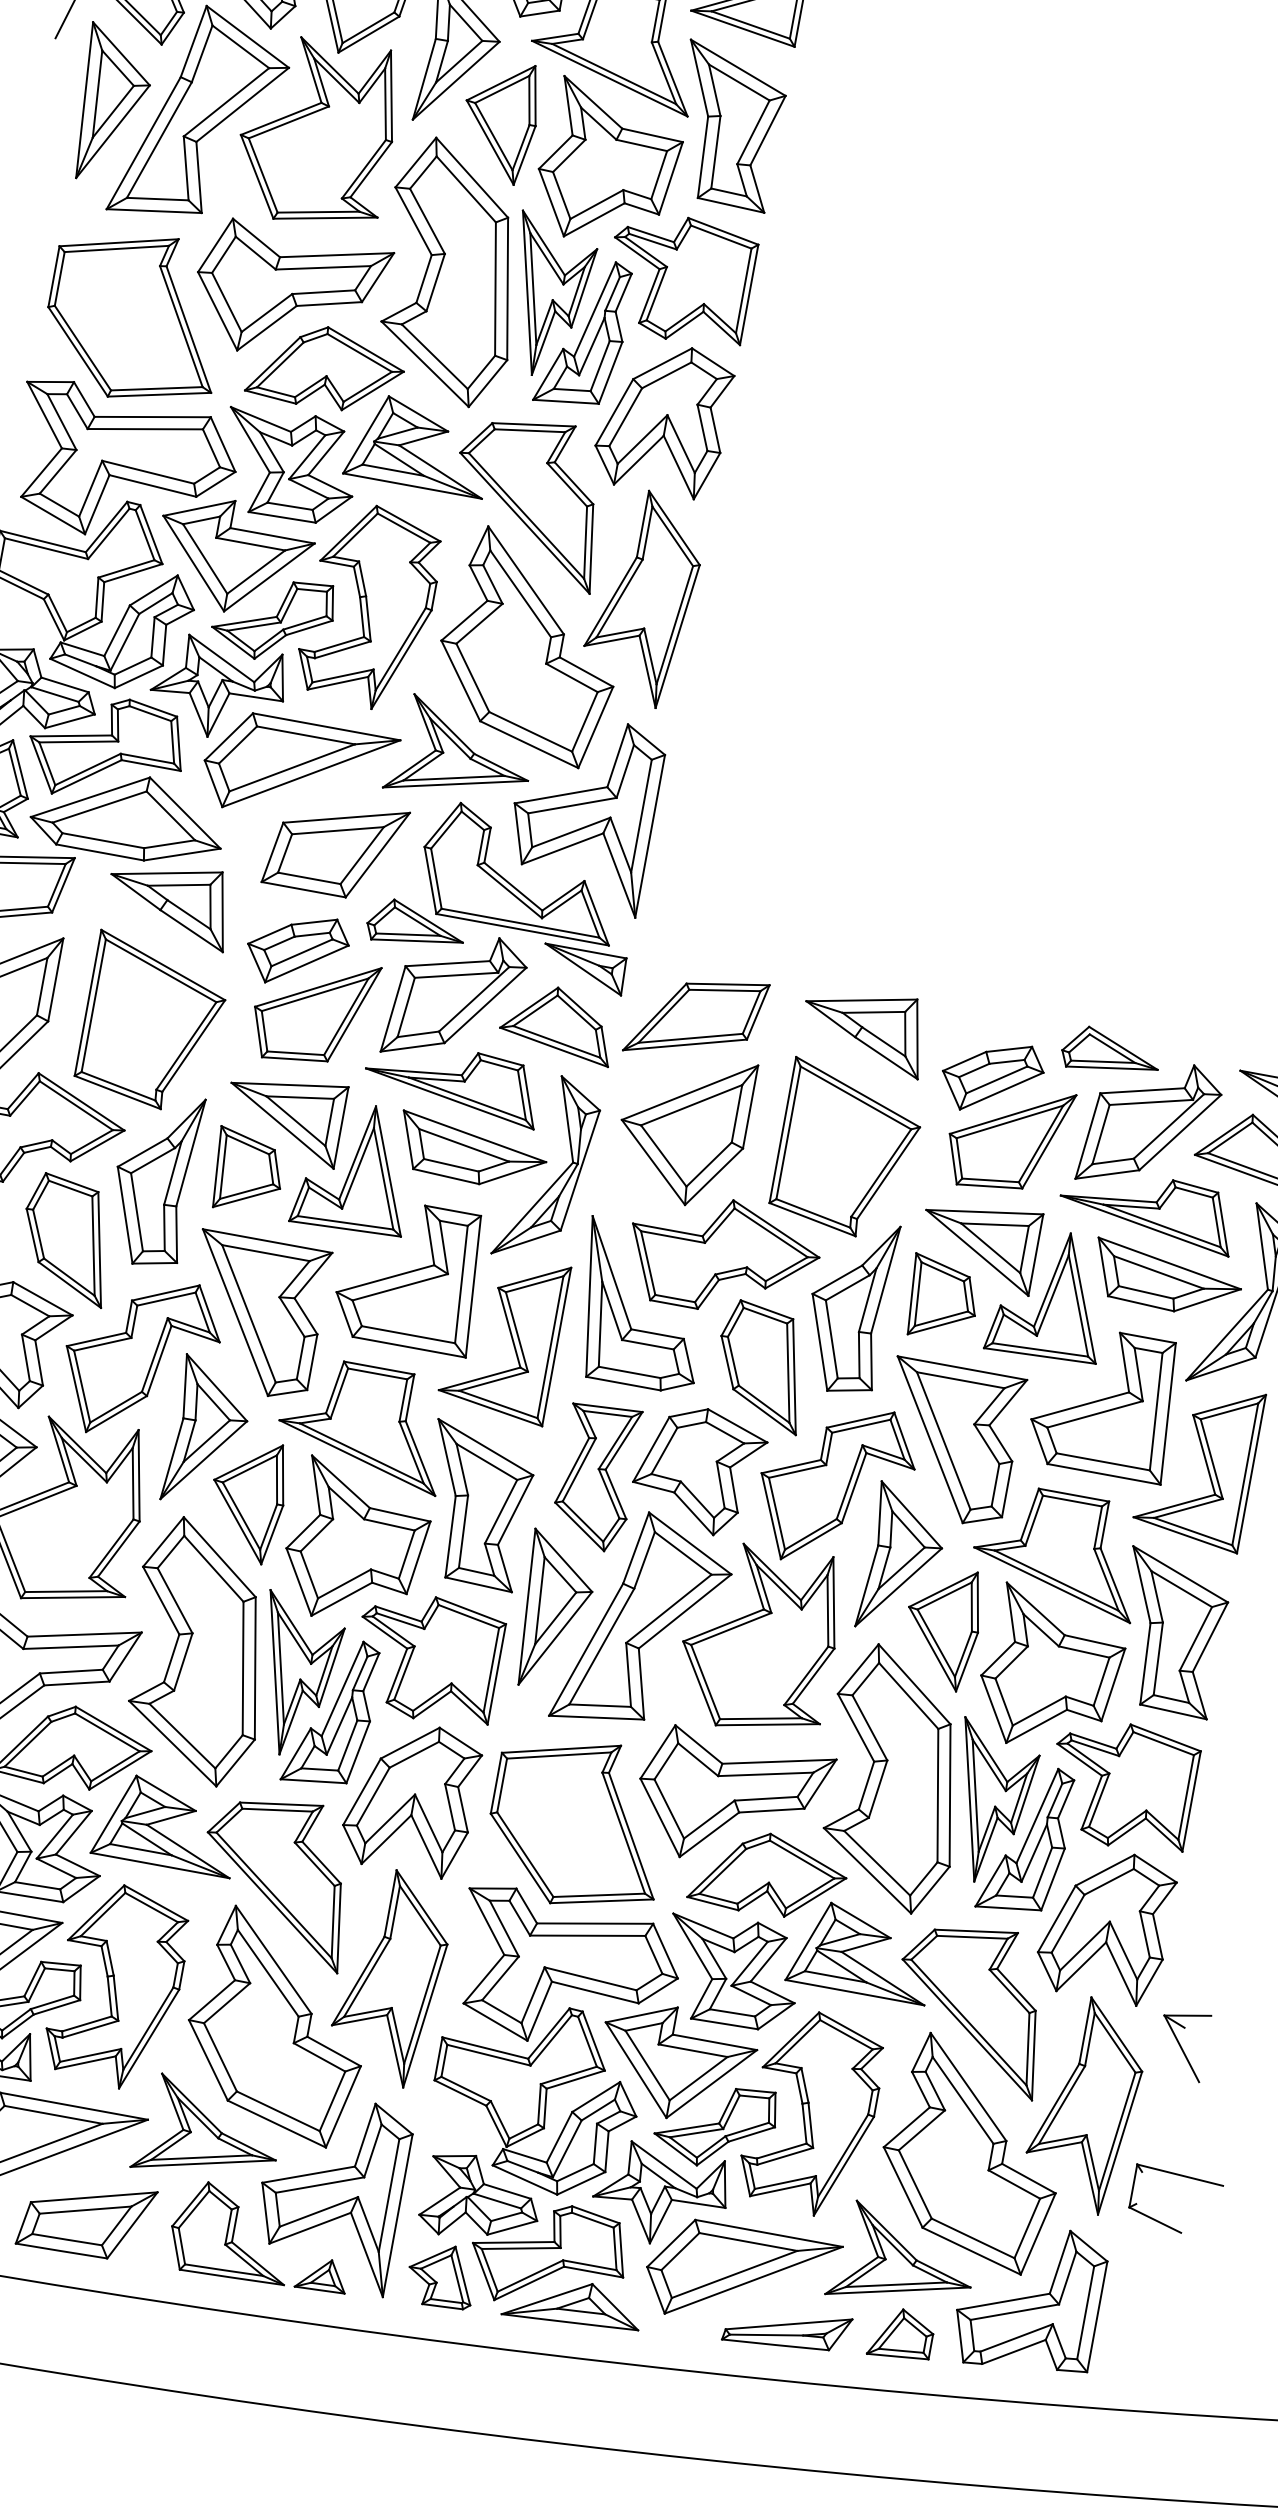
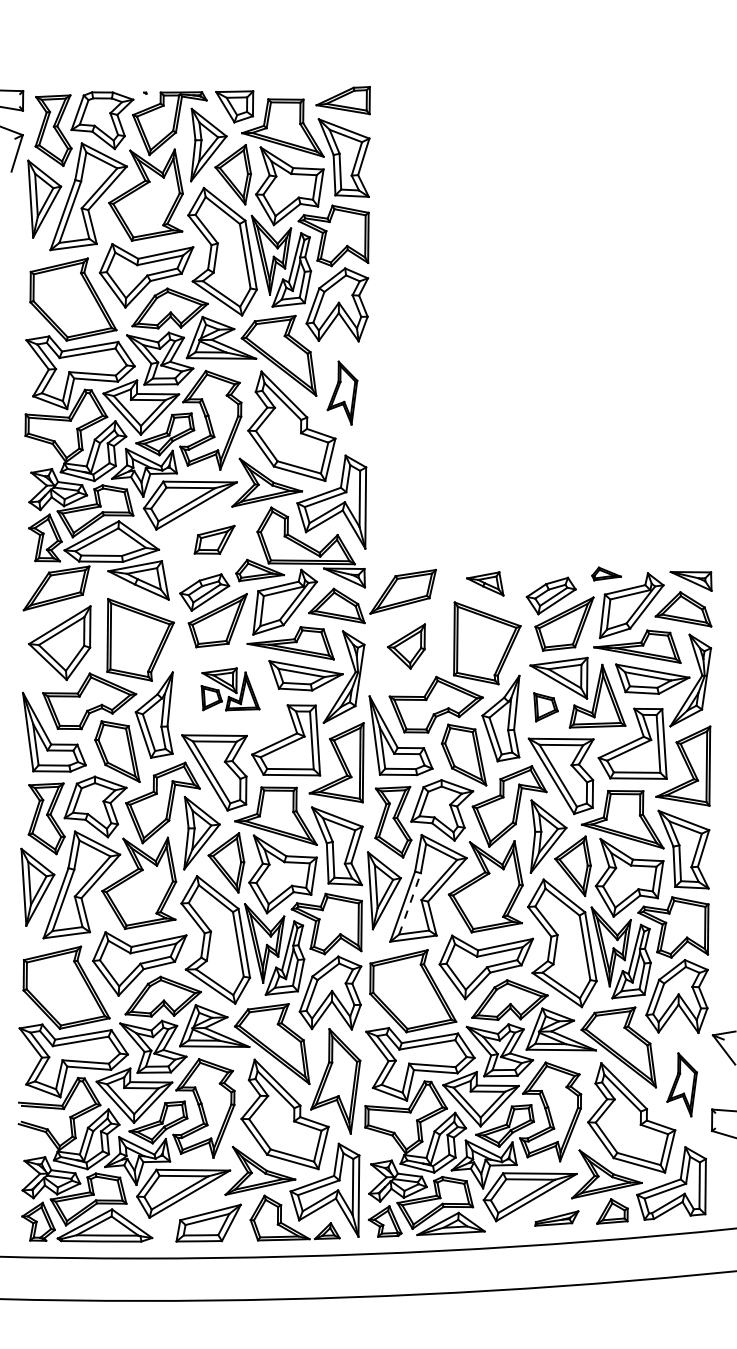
part: (643, 596) -> (342, 392), size x0.6
part: (335, 847) -> (214, 539), size x0.6
part: (864, 1029) -> (485, 583), size x0.6
part: (1110, 1051) -> (606, 573), size x0.6
part: (683, 1128) -> (406, 646), size x0.6
part: (315, 1153) -> (230, 689), size x0.6
part: (941, 1299) -> (545, 707), size x0.7
line: (602, 1646) -> (410, 903), solid -> dashed
part: (1084, 2103) -> (681, 1084), size x0.6
part: (786, 2329) -> (556, 1218), size x0.7

